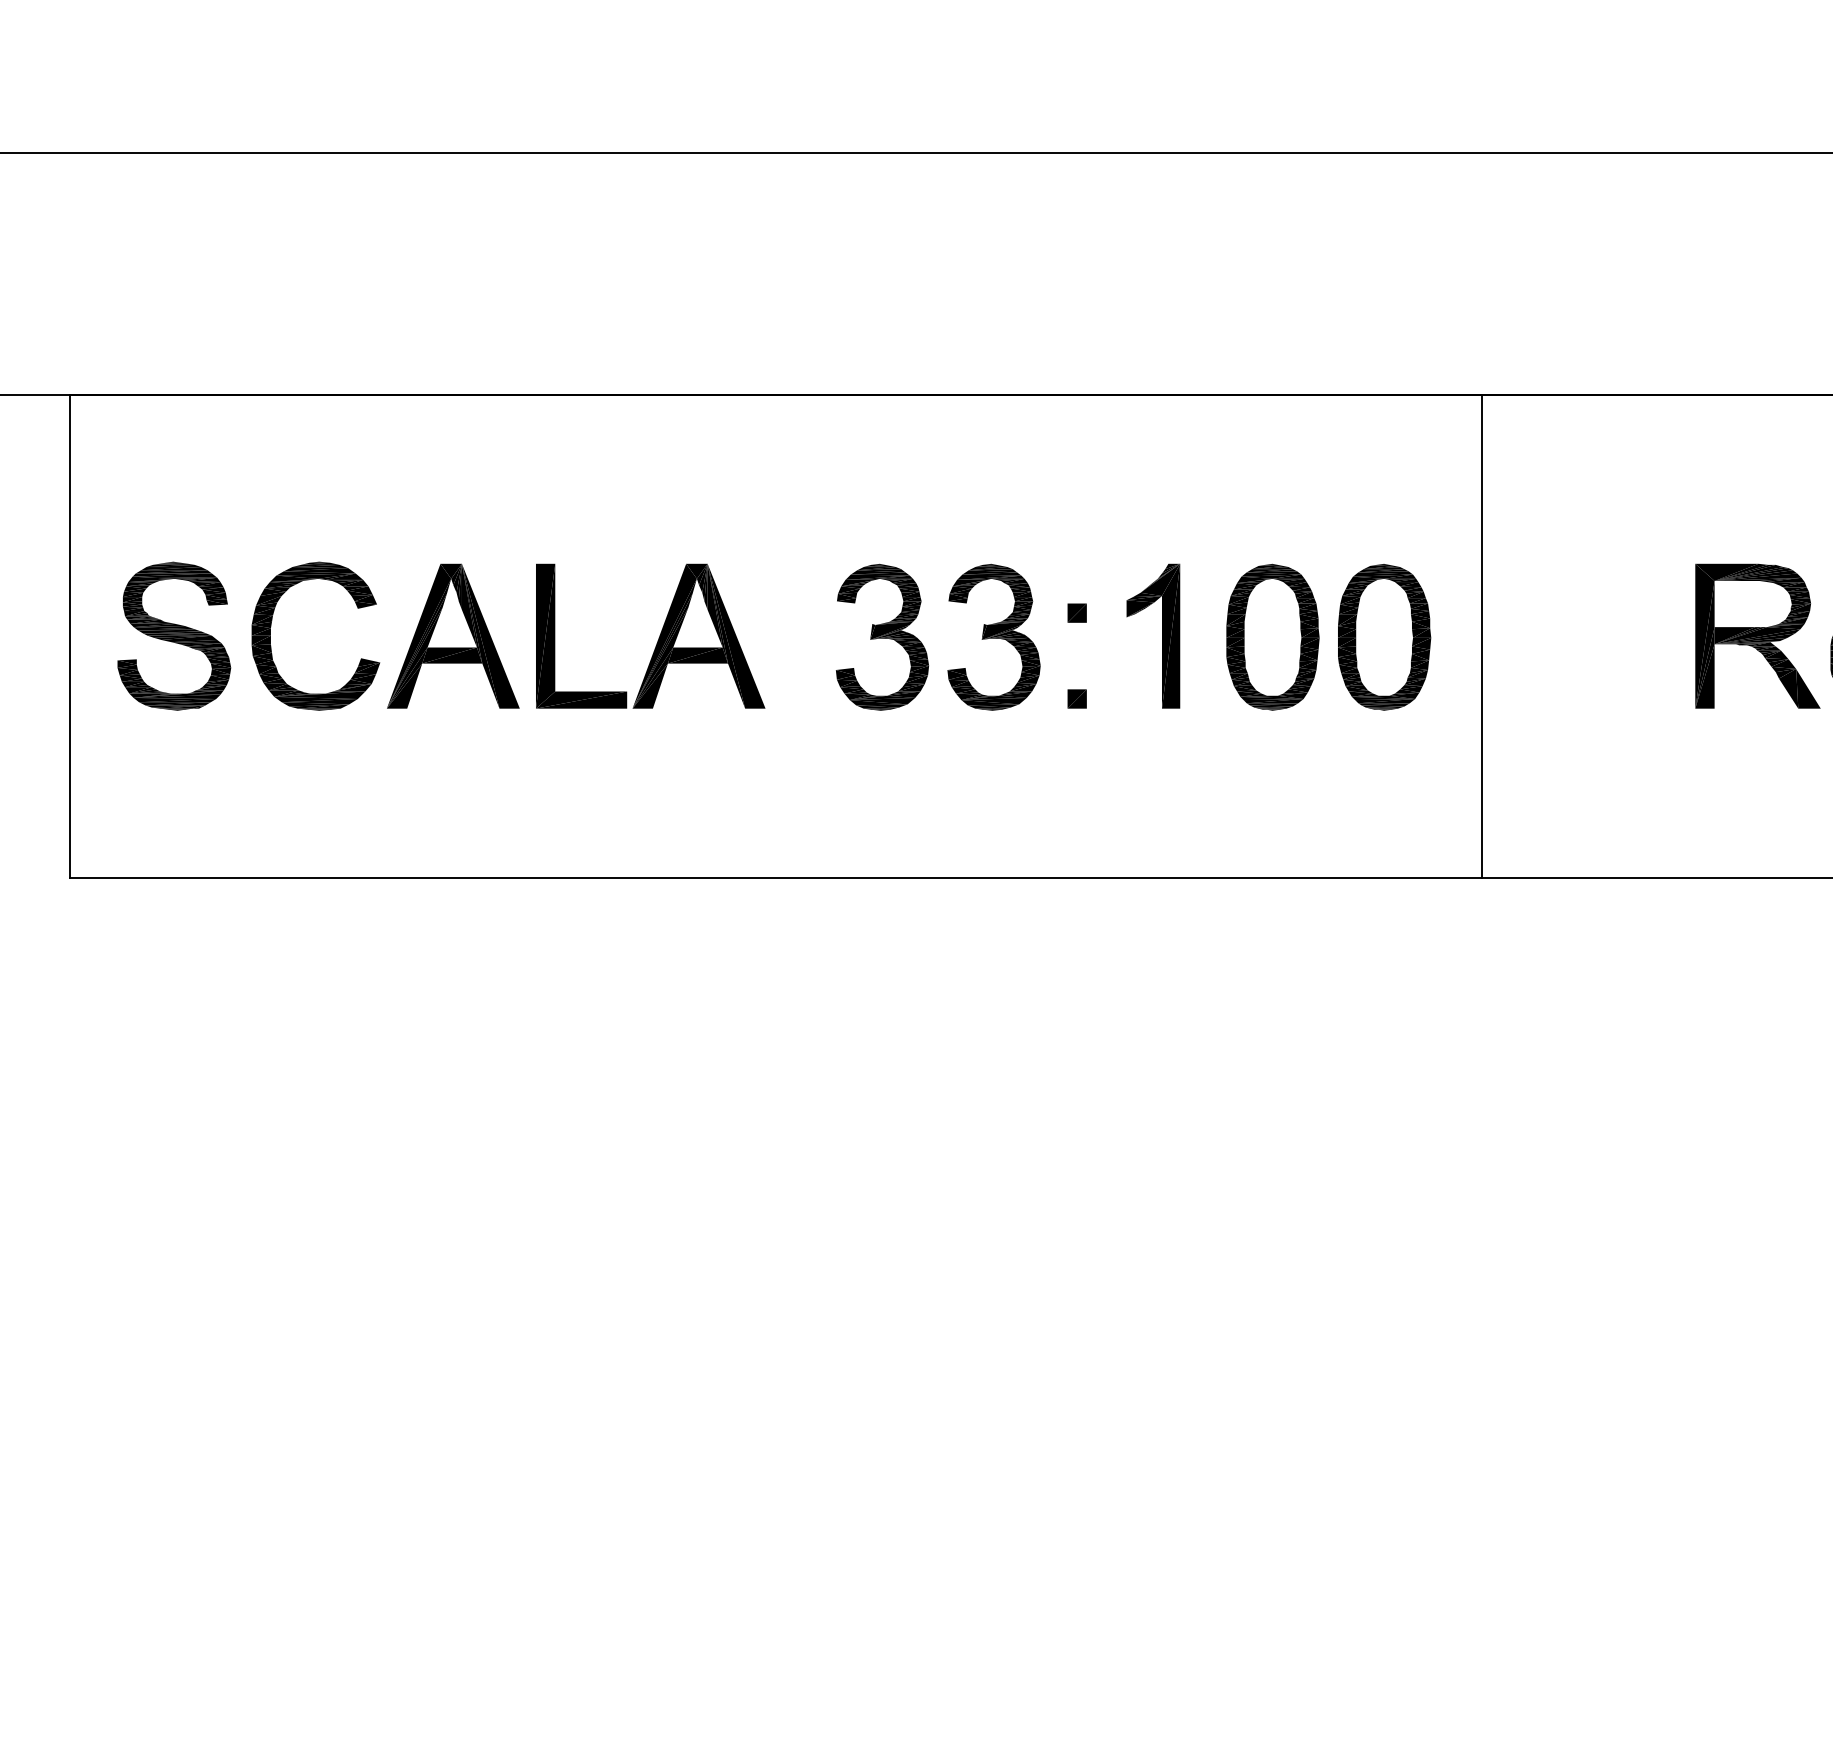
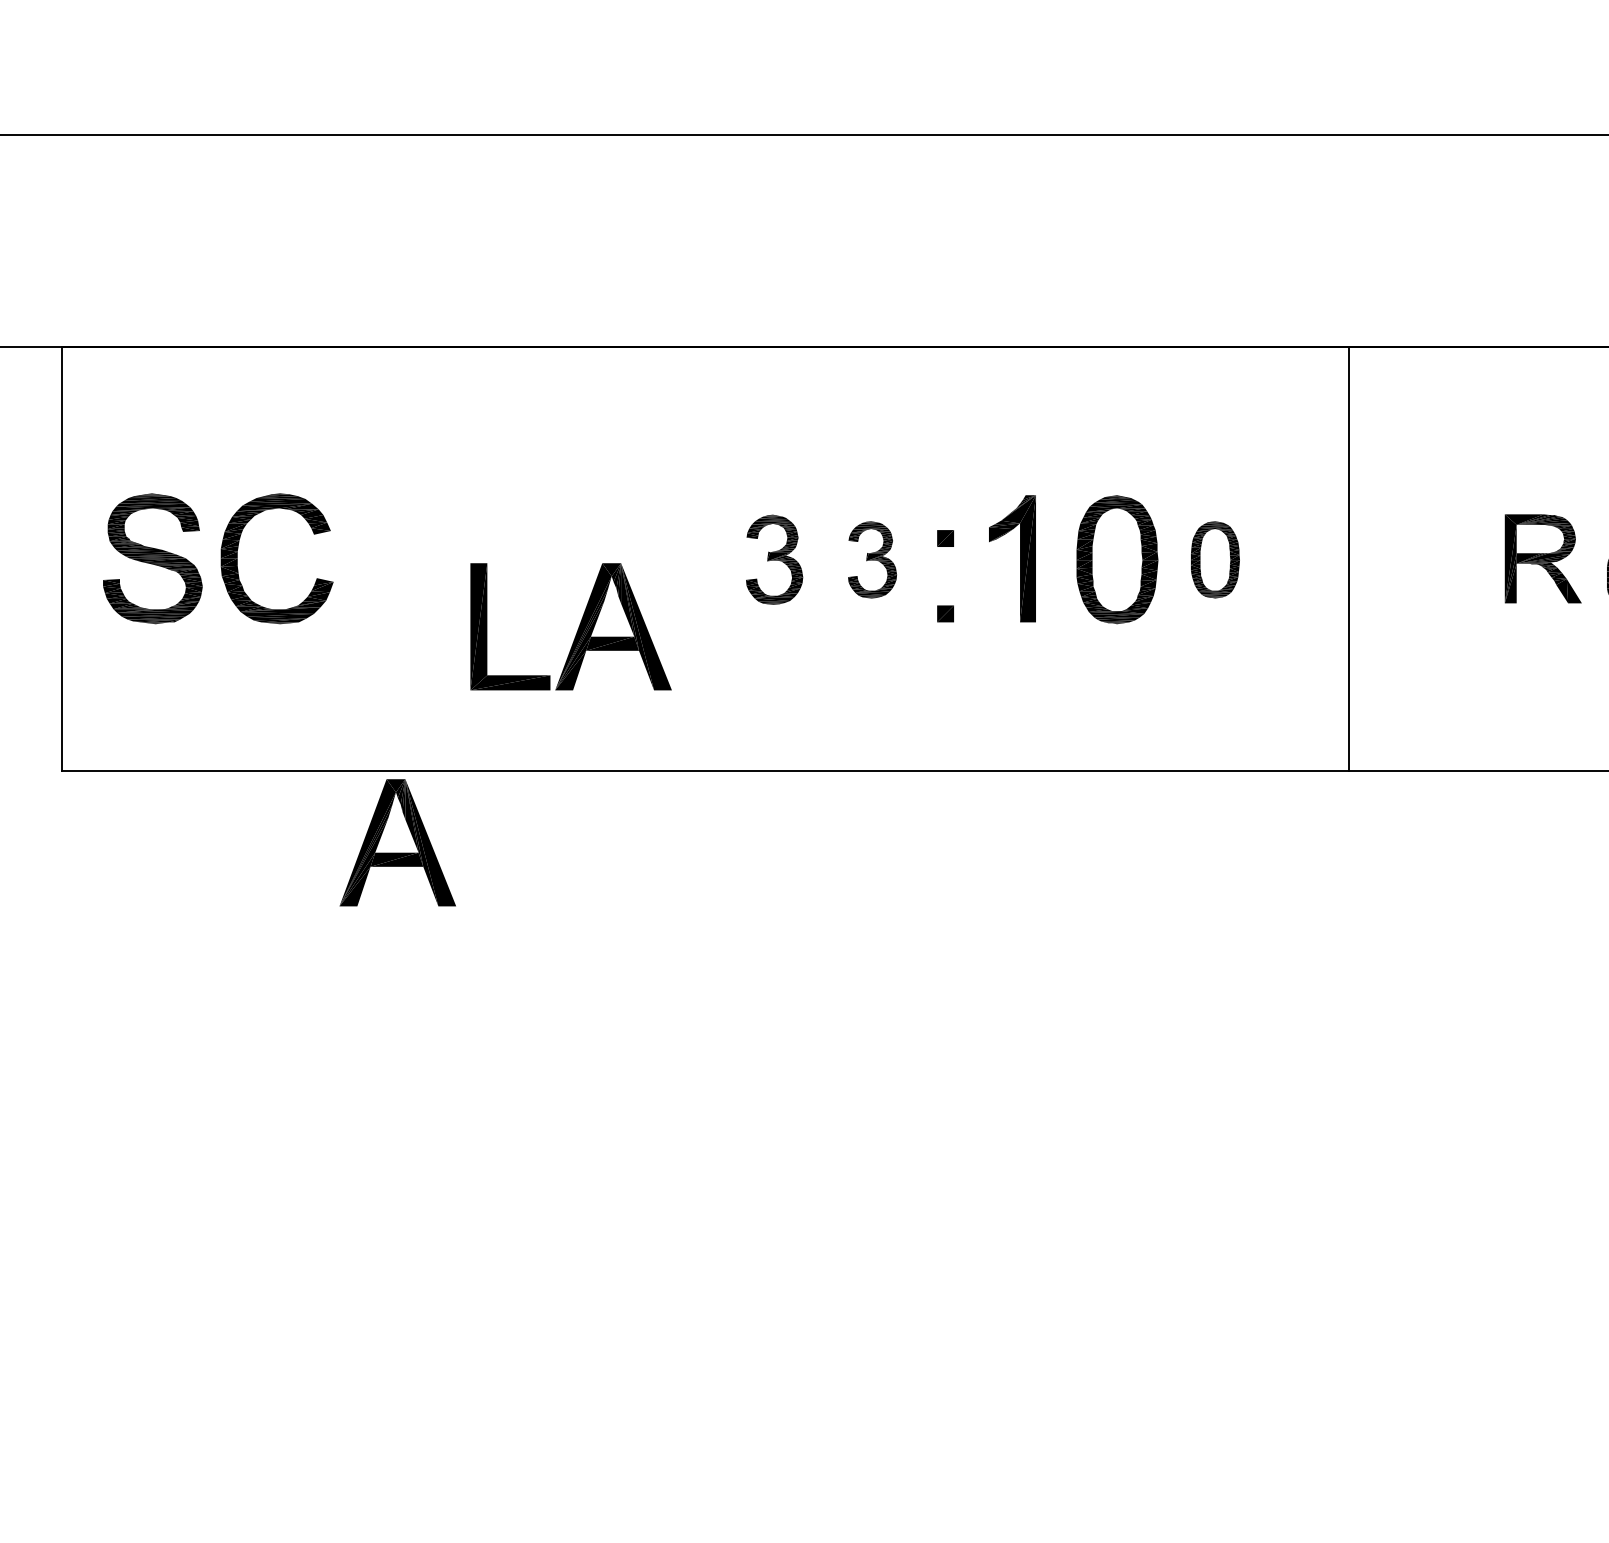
part: (452, 635) -> (397, 842), moved
line: (1482, 635) -> (1349, 558), moved
part: (1758, 635) -> (1543, 558), size x0.7
part: (882, 637) -> (774, 559), size x0.7
part: (993, 637) -> (872, 559), size x0.6
part: (1384, 637) -> (1215, 559), size x0.6
part: (657, 639) -> (577, 629), moved

